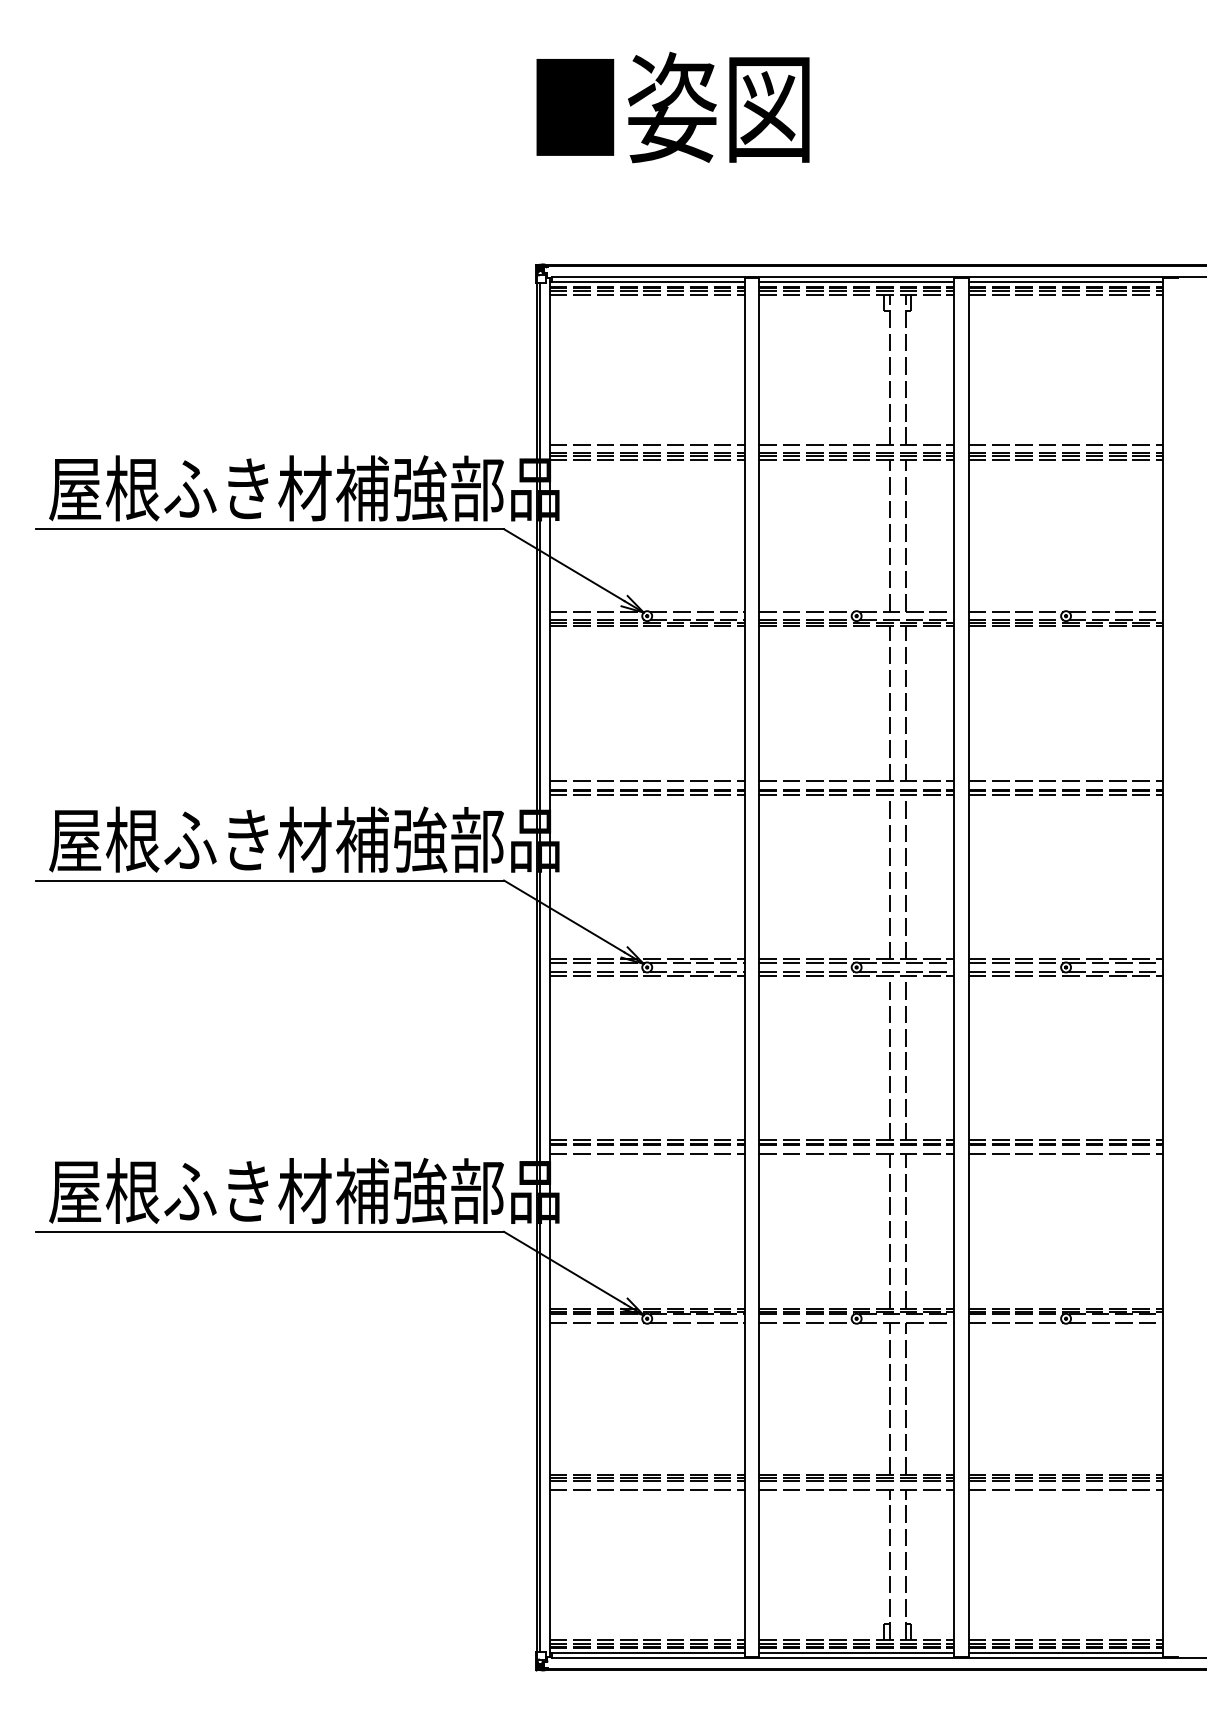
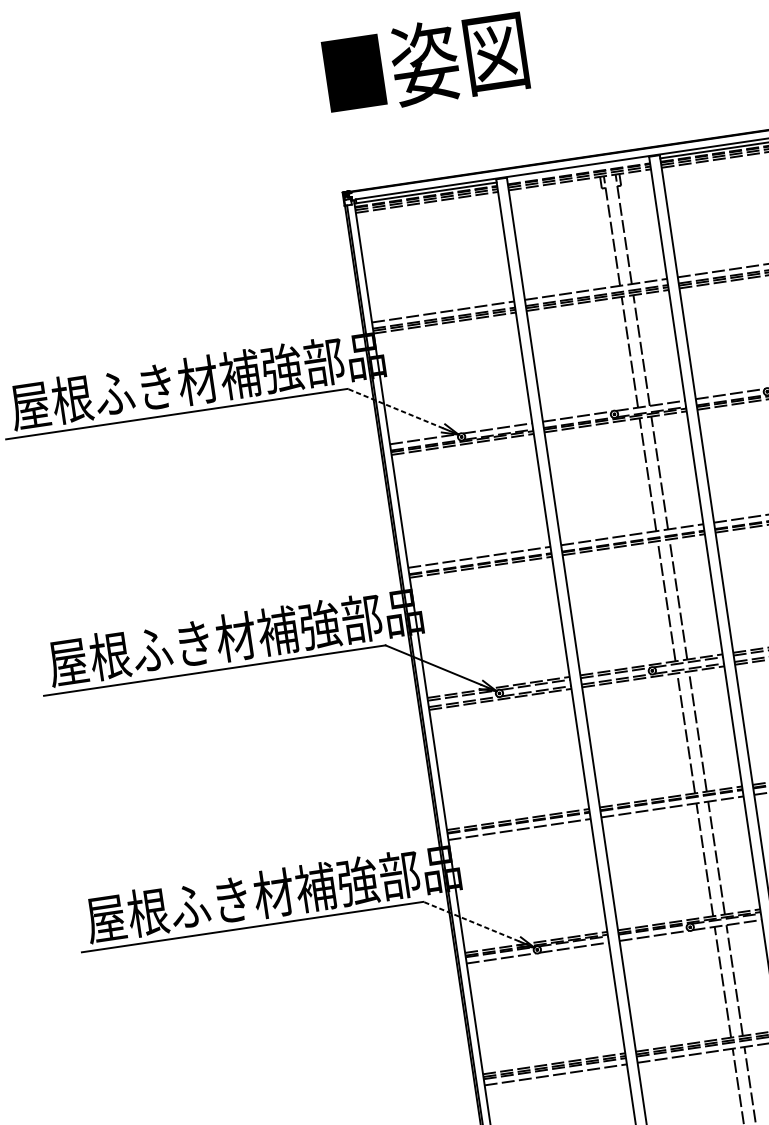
line: (856, 282) -> (578, 170), removed
line: (563, 564) -> (394, 408), solid -> dashed
line: (563, 1267) -> (470, 921), solid -> dashed

